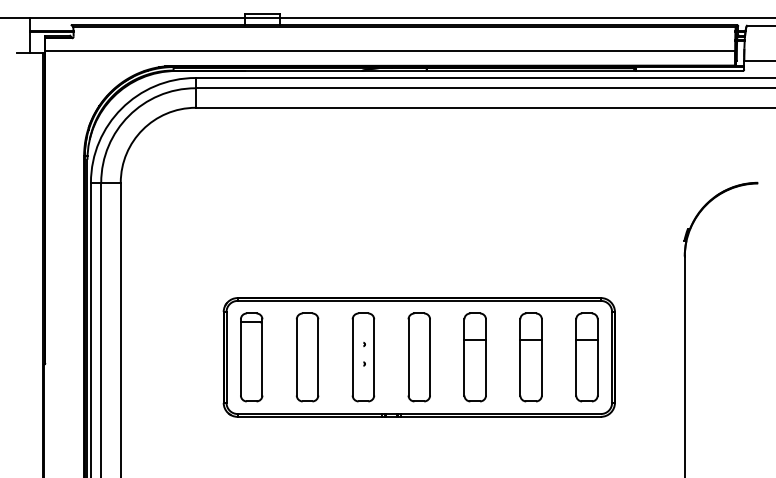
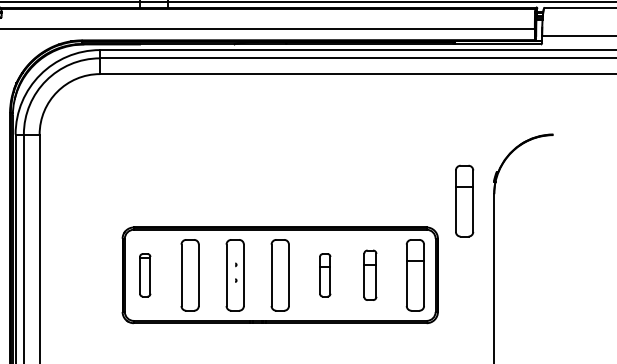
part: (647, 265) -> (464, 201), added
part: (251, 357) -> (145, 275), size x0.6
part: (474, 357) -> (324, 275), size x0.6
part: (530, 357) -> (369, 275), size x0.7

